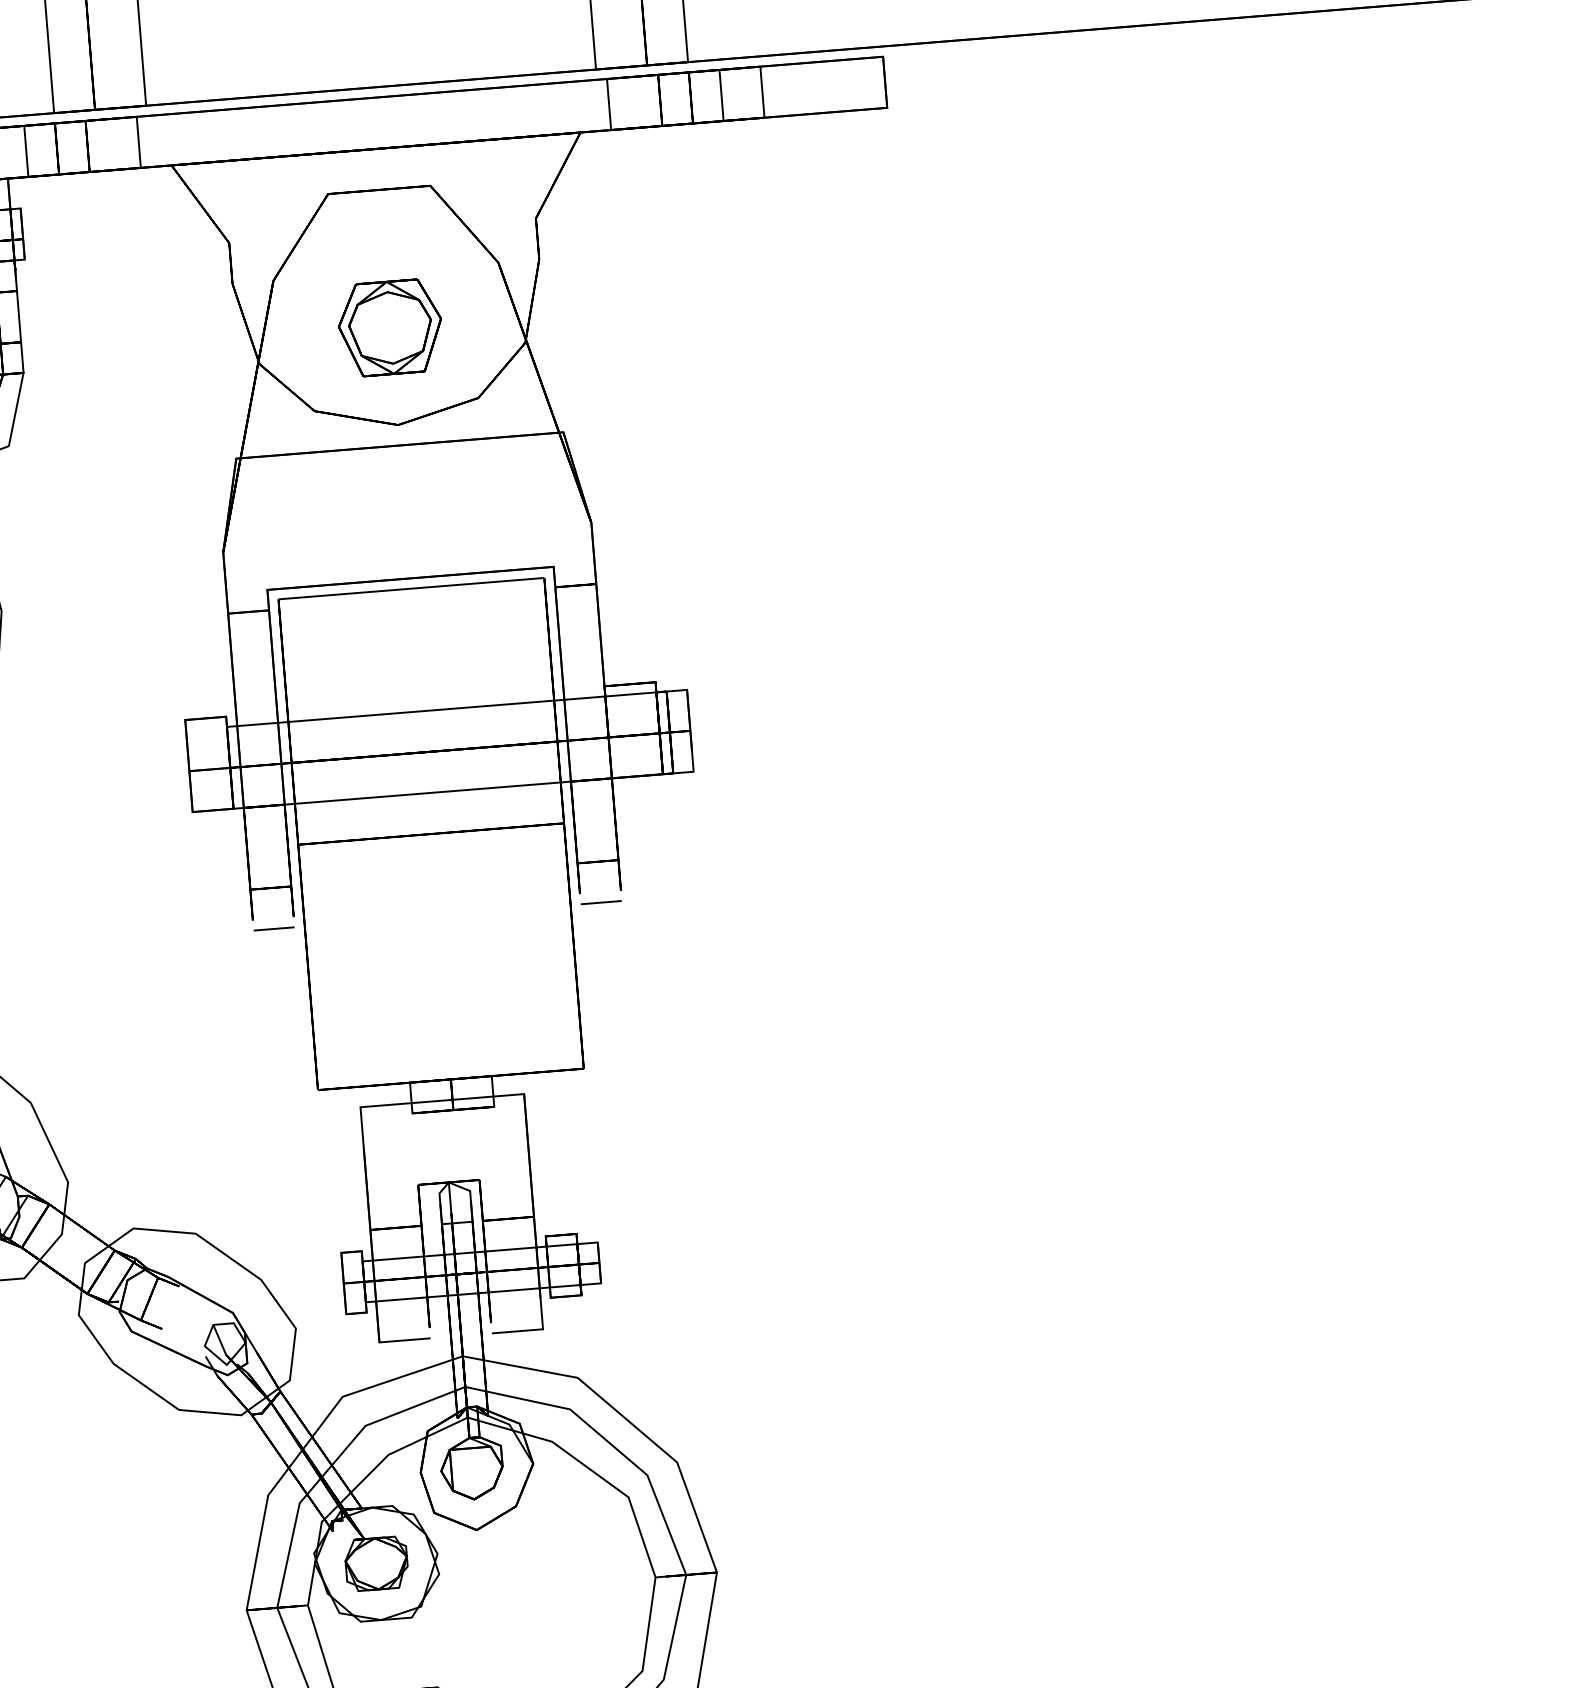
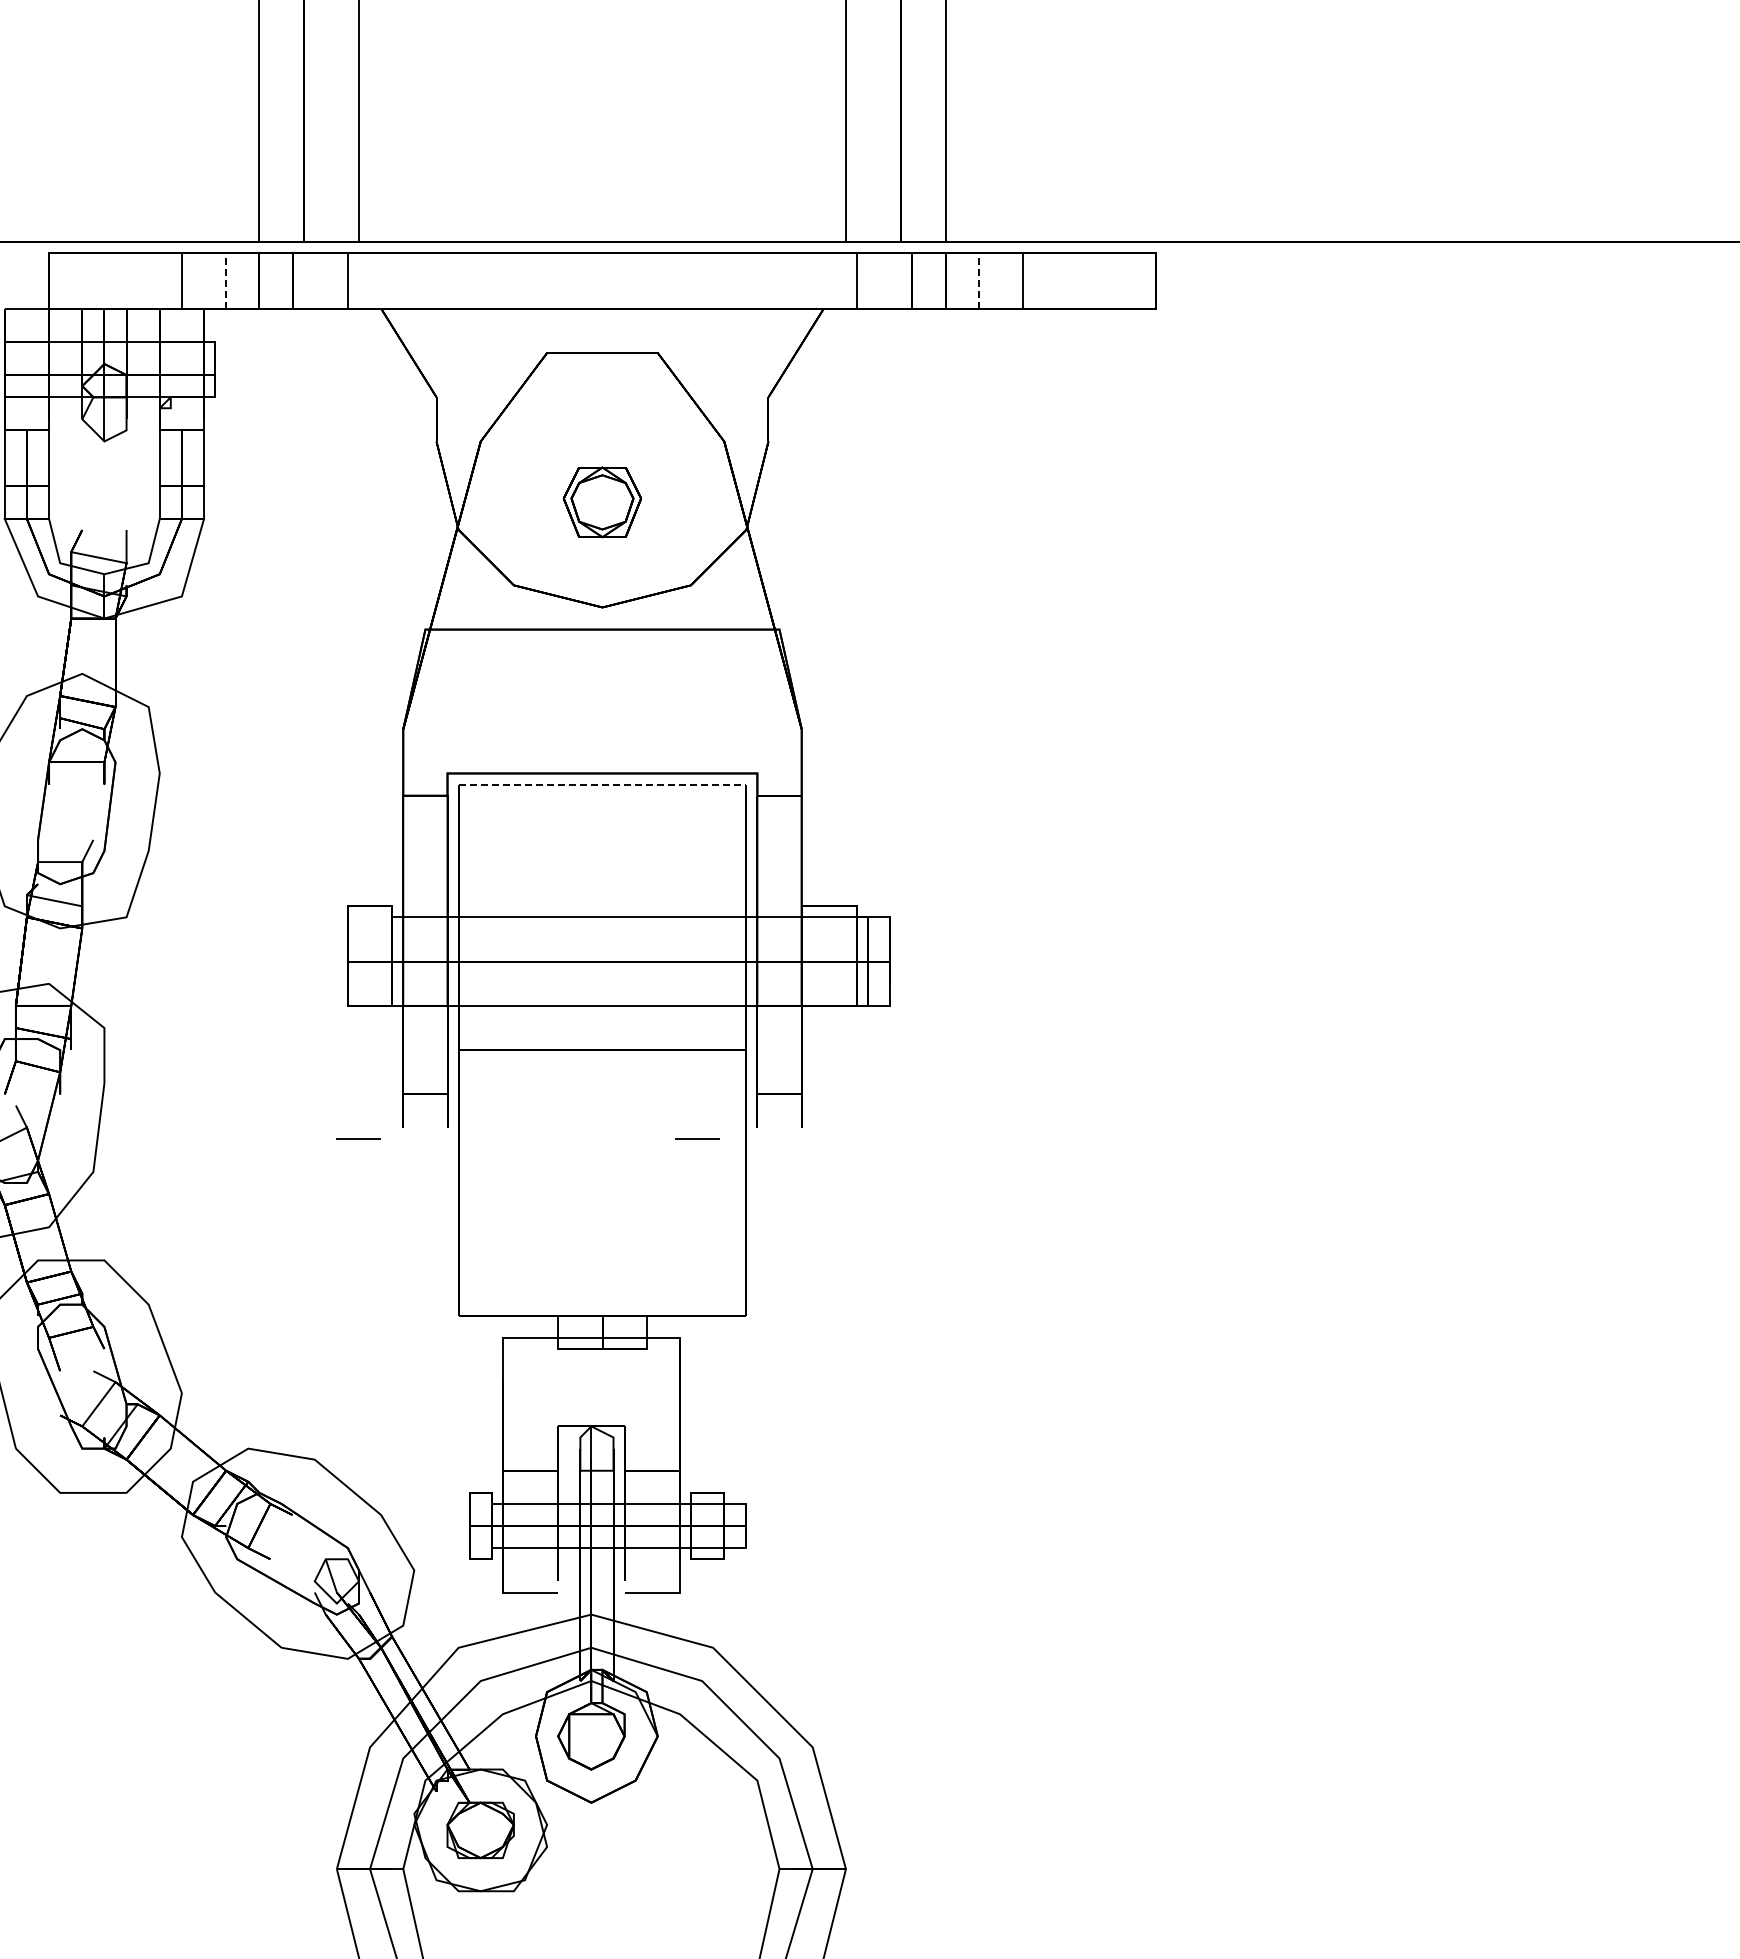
line: (721, 95) -> (978, 281), solid -> dashed
line: (26, 151) -> (226, 281), solid -> dashed
part: (390, 328) -> (602, 502), size x0.7
line: (411, 588) -> (602, 784), solid -> dashed
line: (601, 902) -> (697, 1138), moved
line: (274, 928) -> (358, 1138), moved

